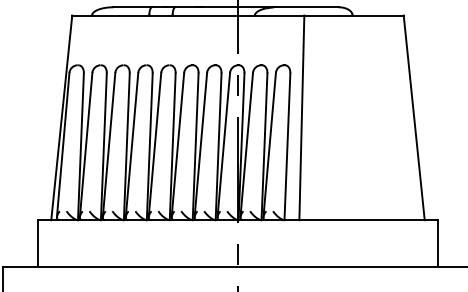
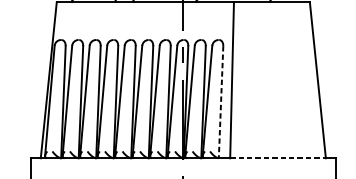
line: (287, 146) -> (221, 102), solid -> dashed
line: (362, 220) -> (278, 158), solid -> dashed

